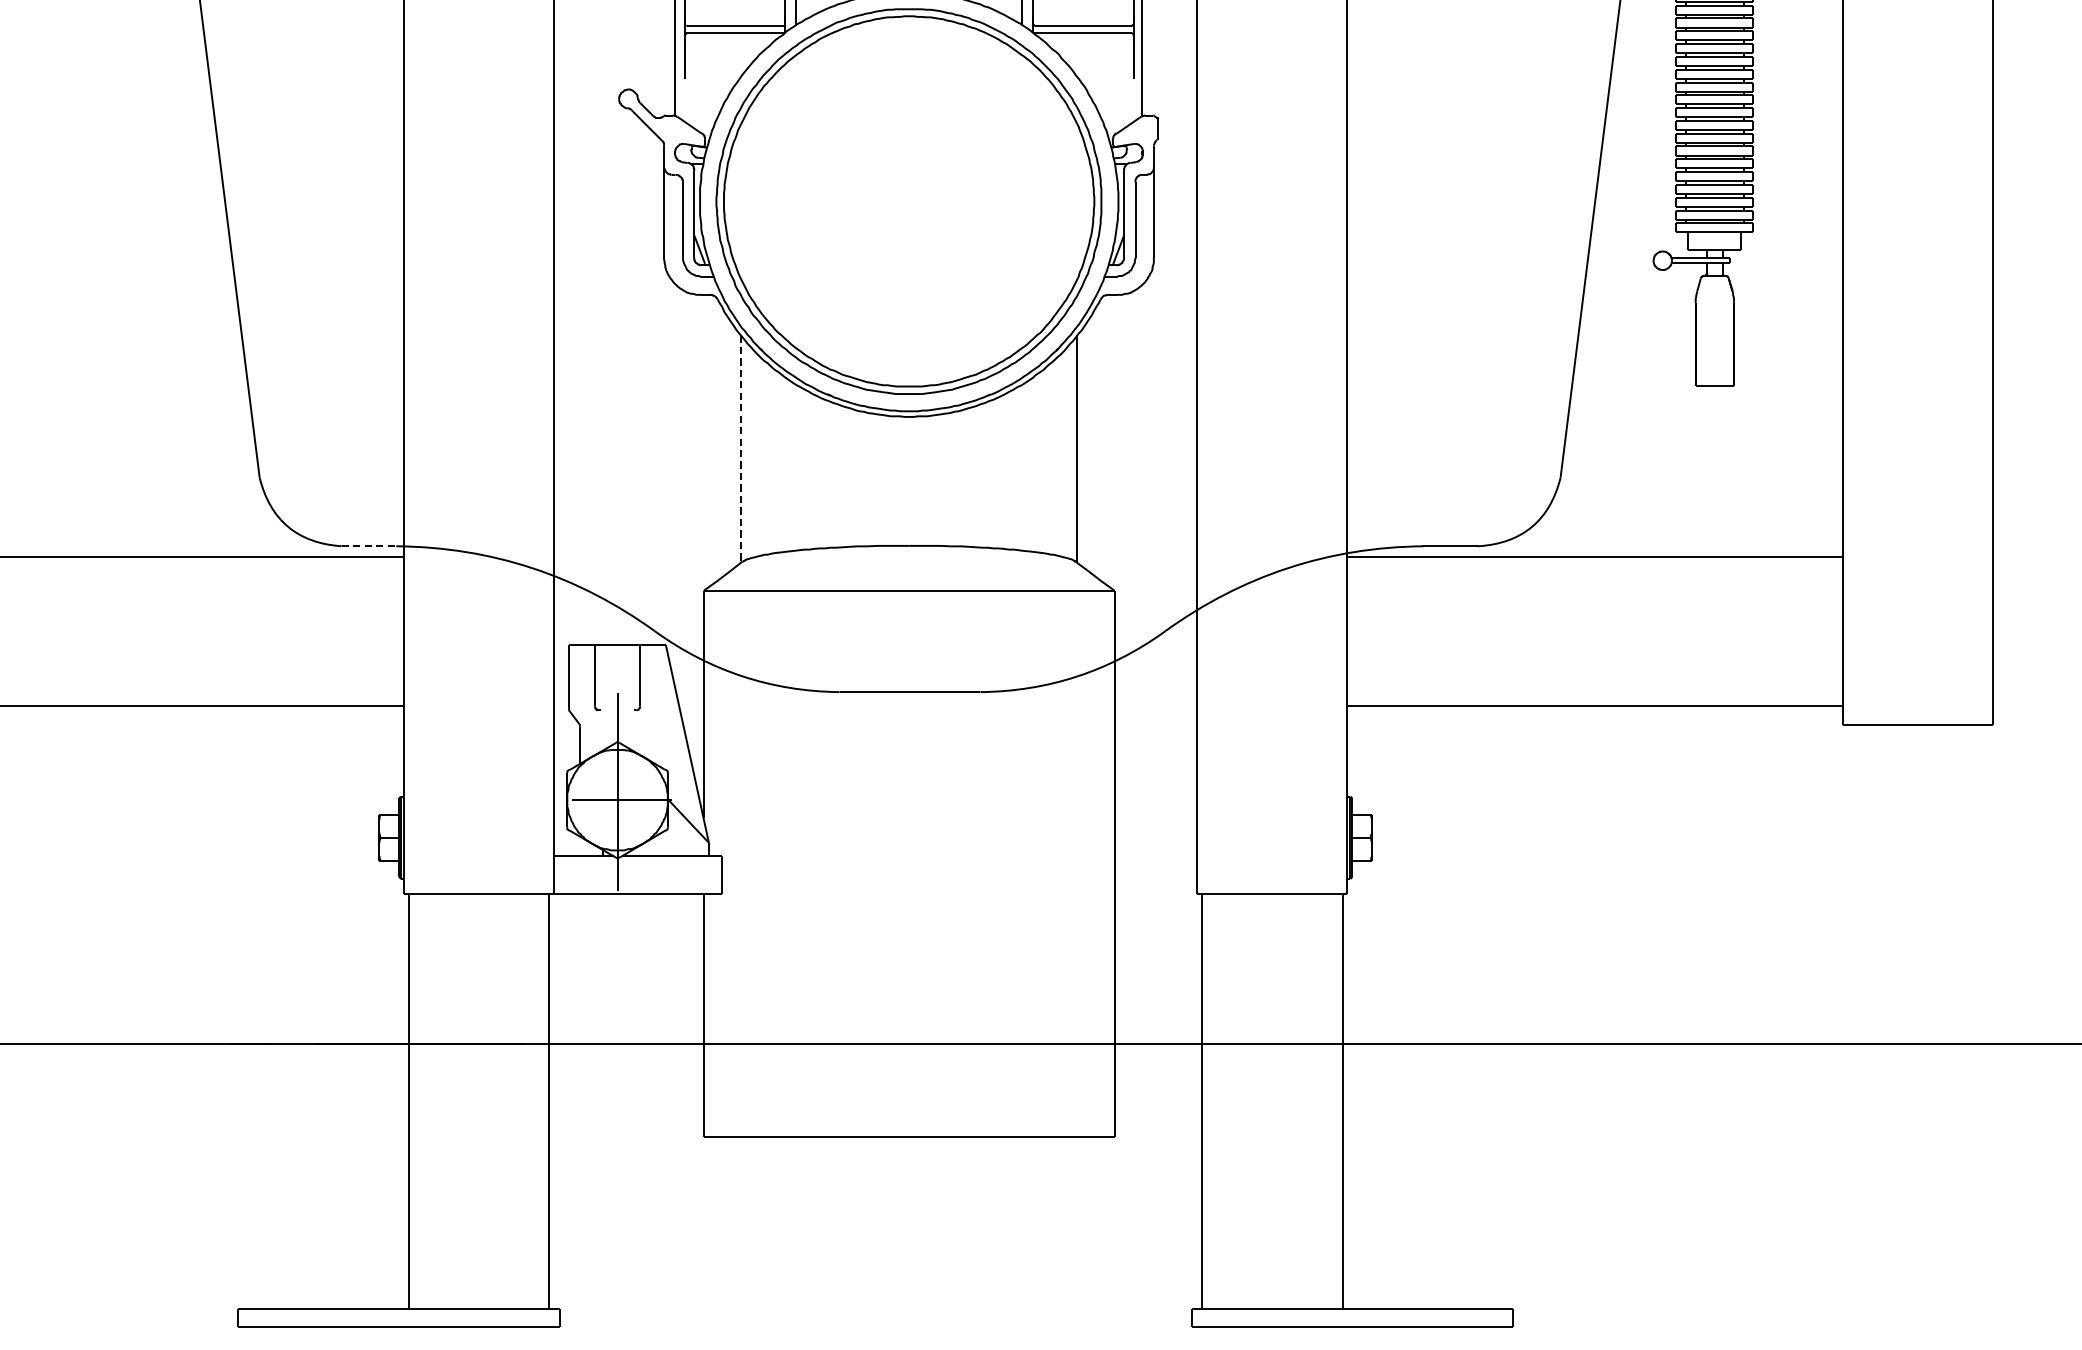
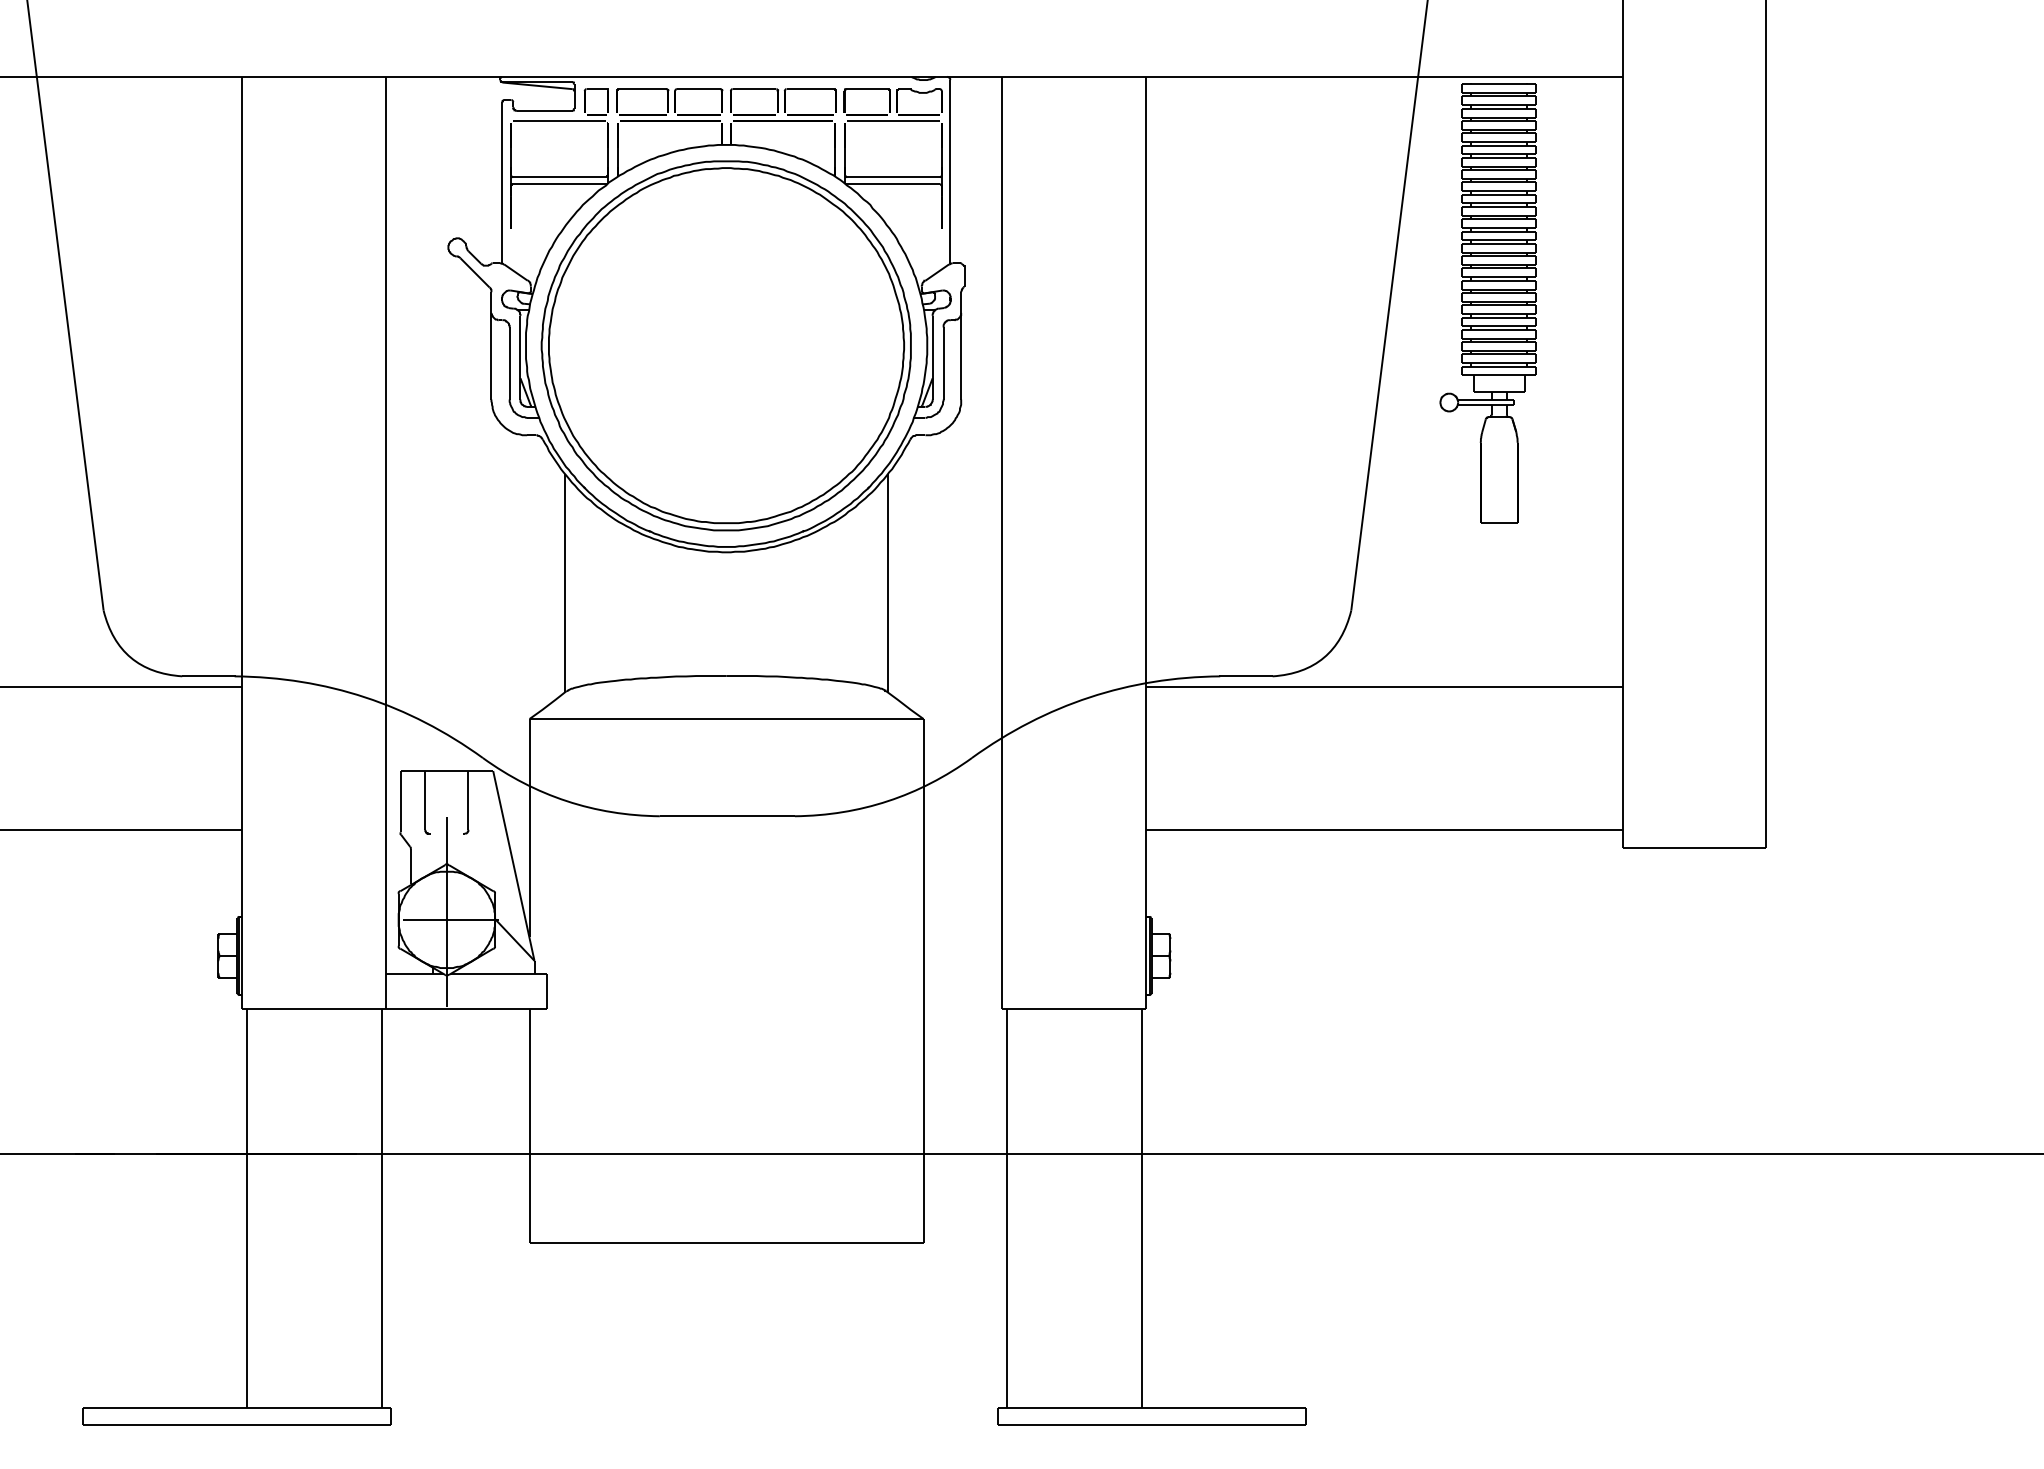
line: (741, 449) -> (565, 583), dashed -> solid
line: (370, 546) -> (209, 676), dashed -> solid

